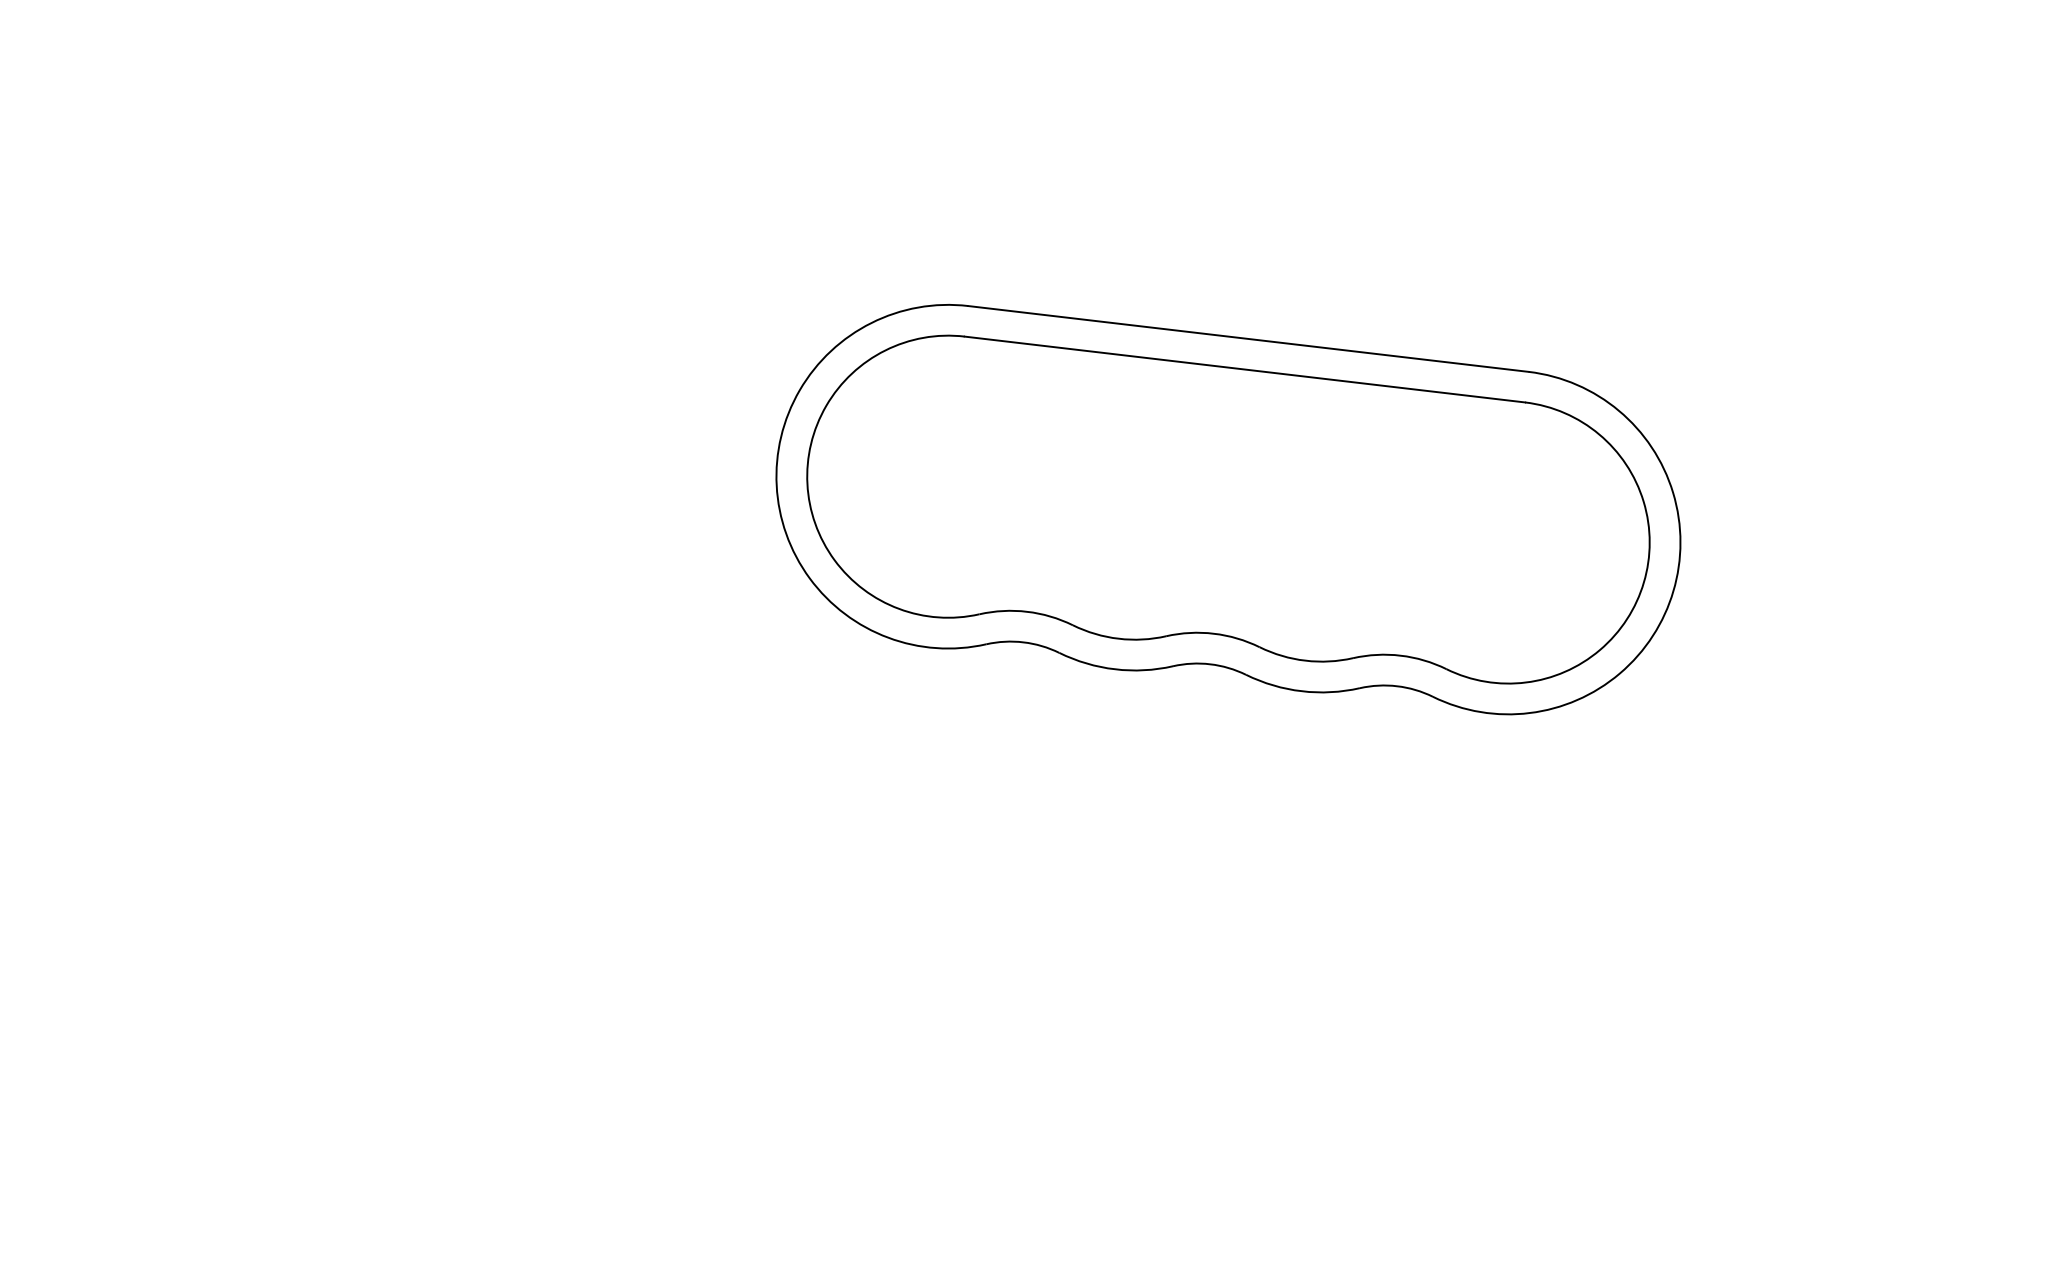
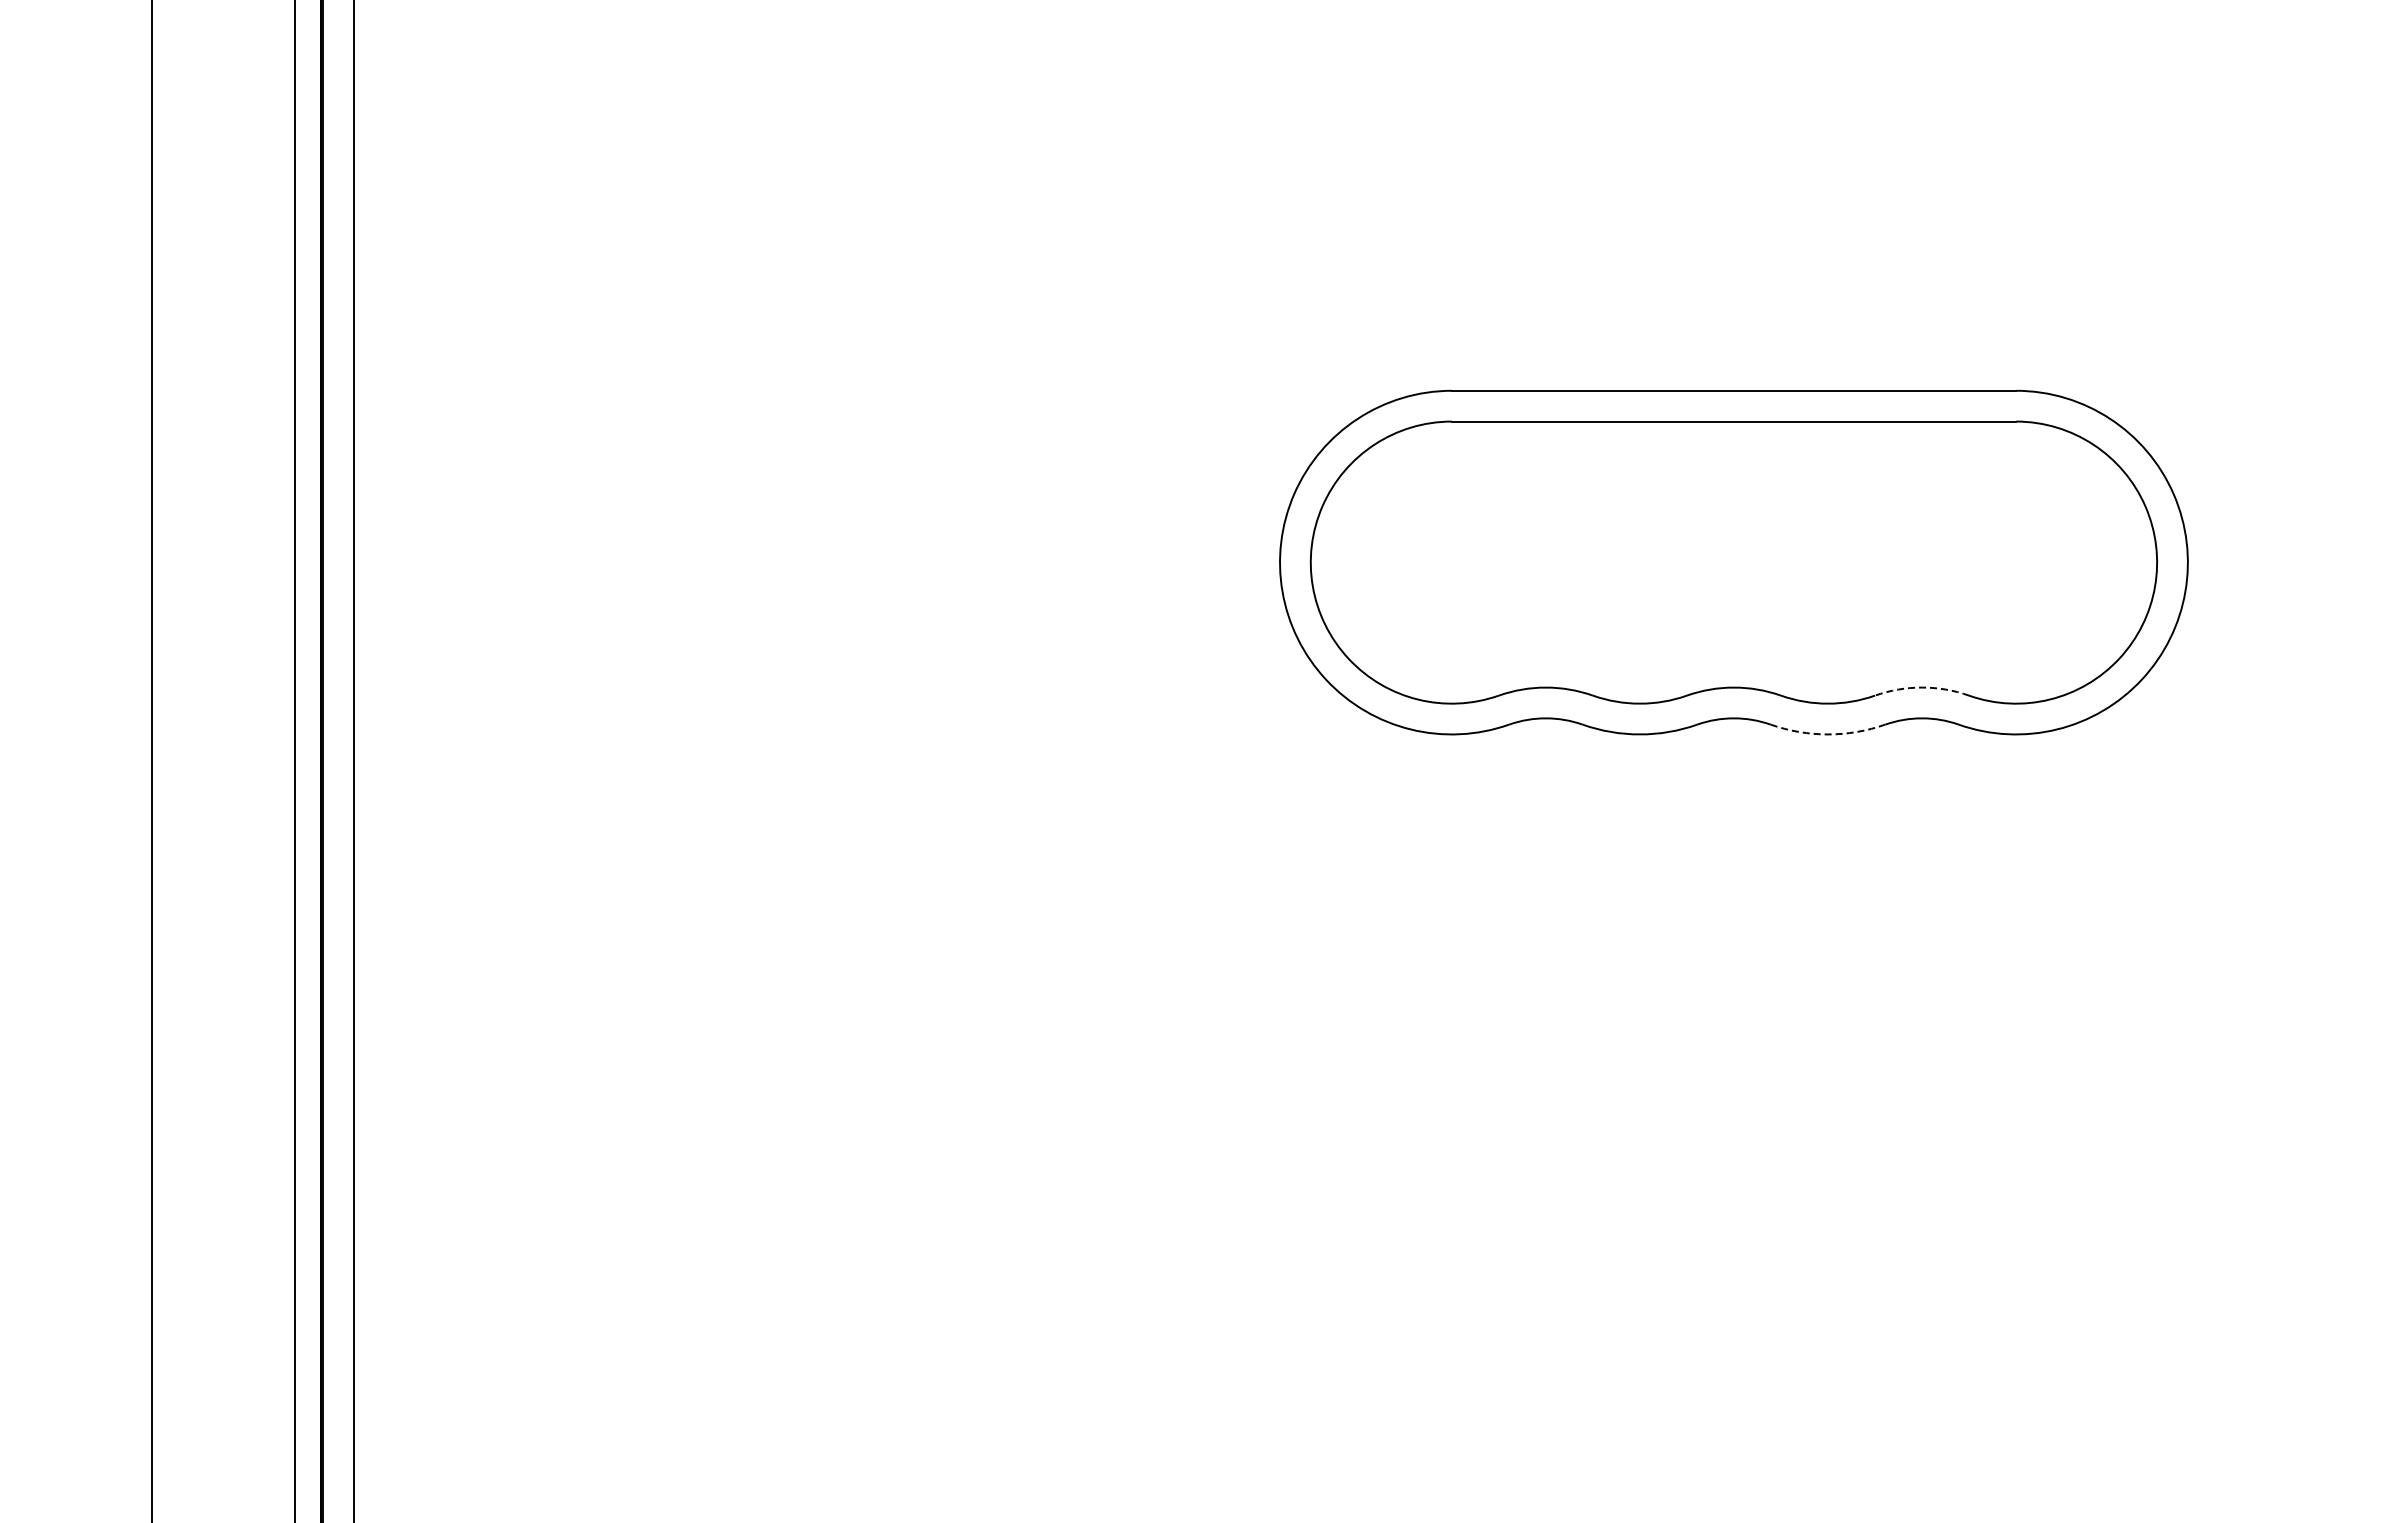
arc: (1401, 655) -> (1922, 687), solid -> dashed
arc: (1302, 691) -> (1828, 734), solid -> dashed

